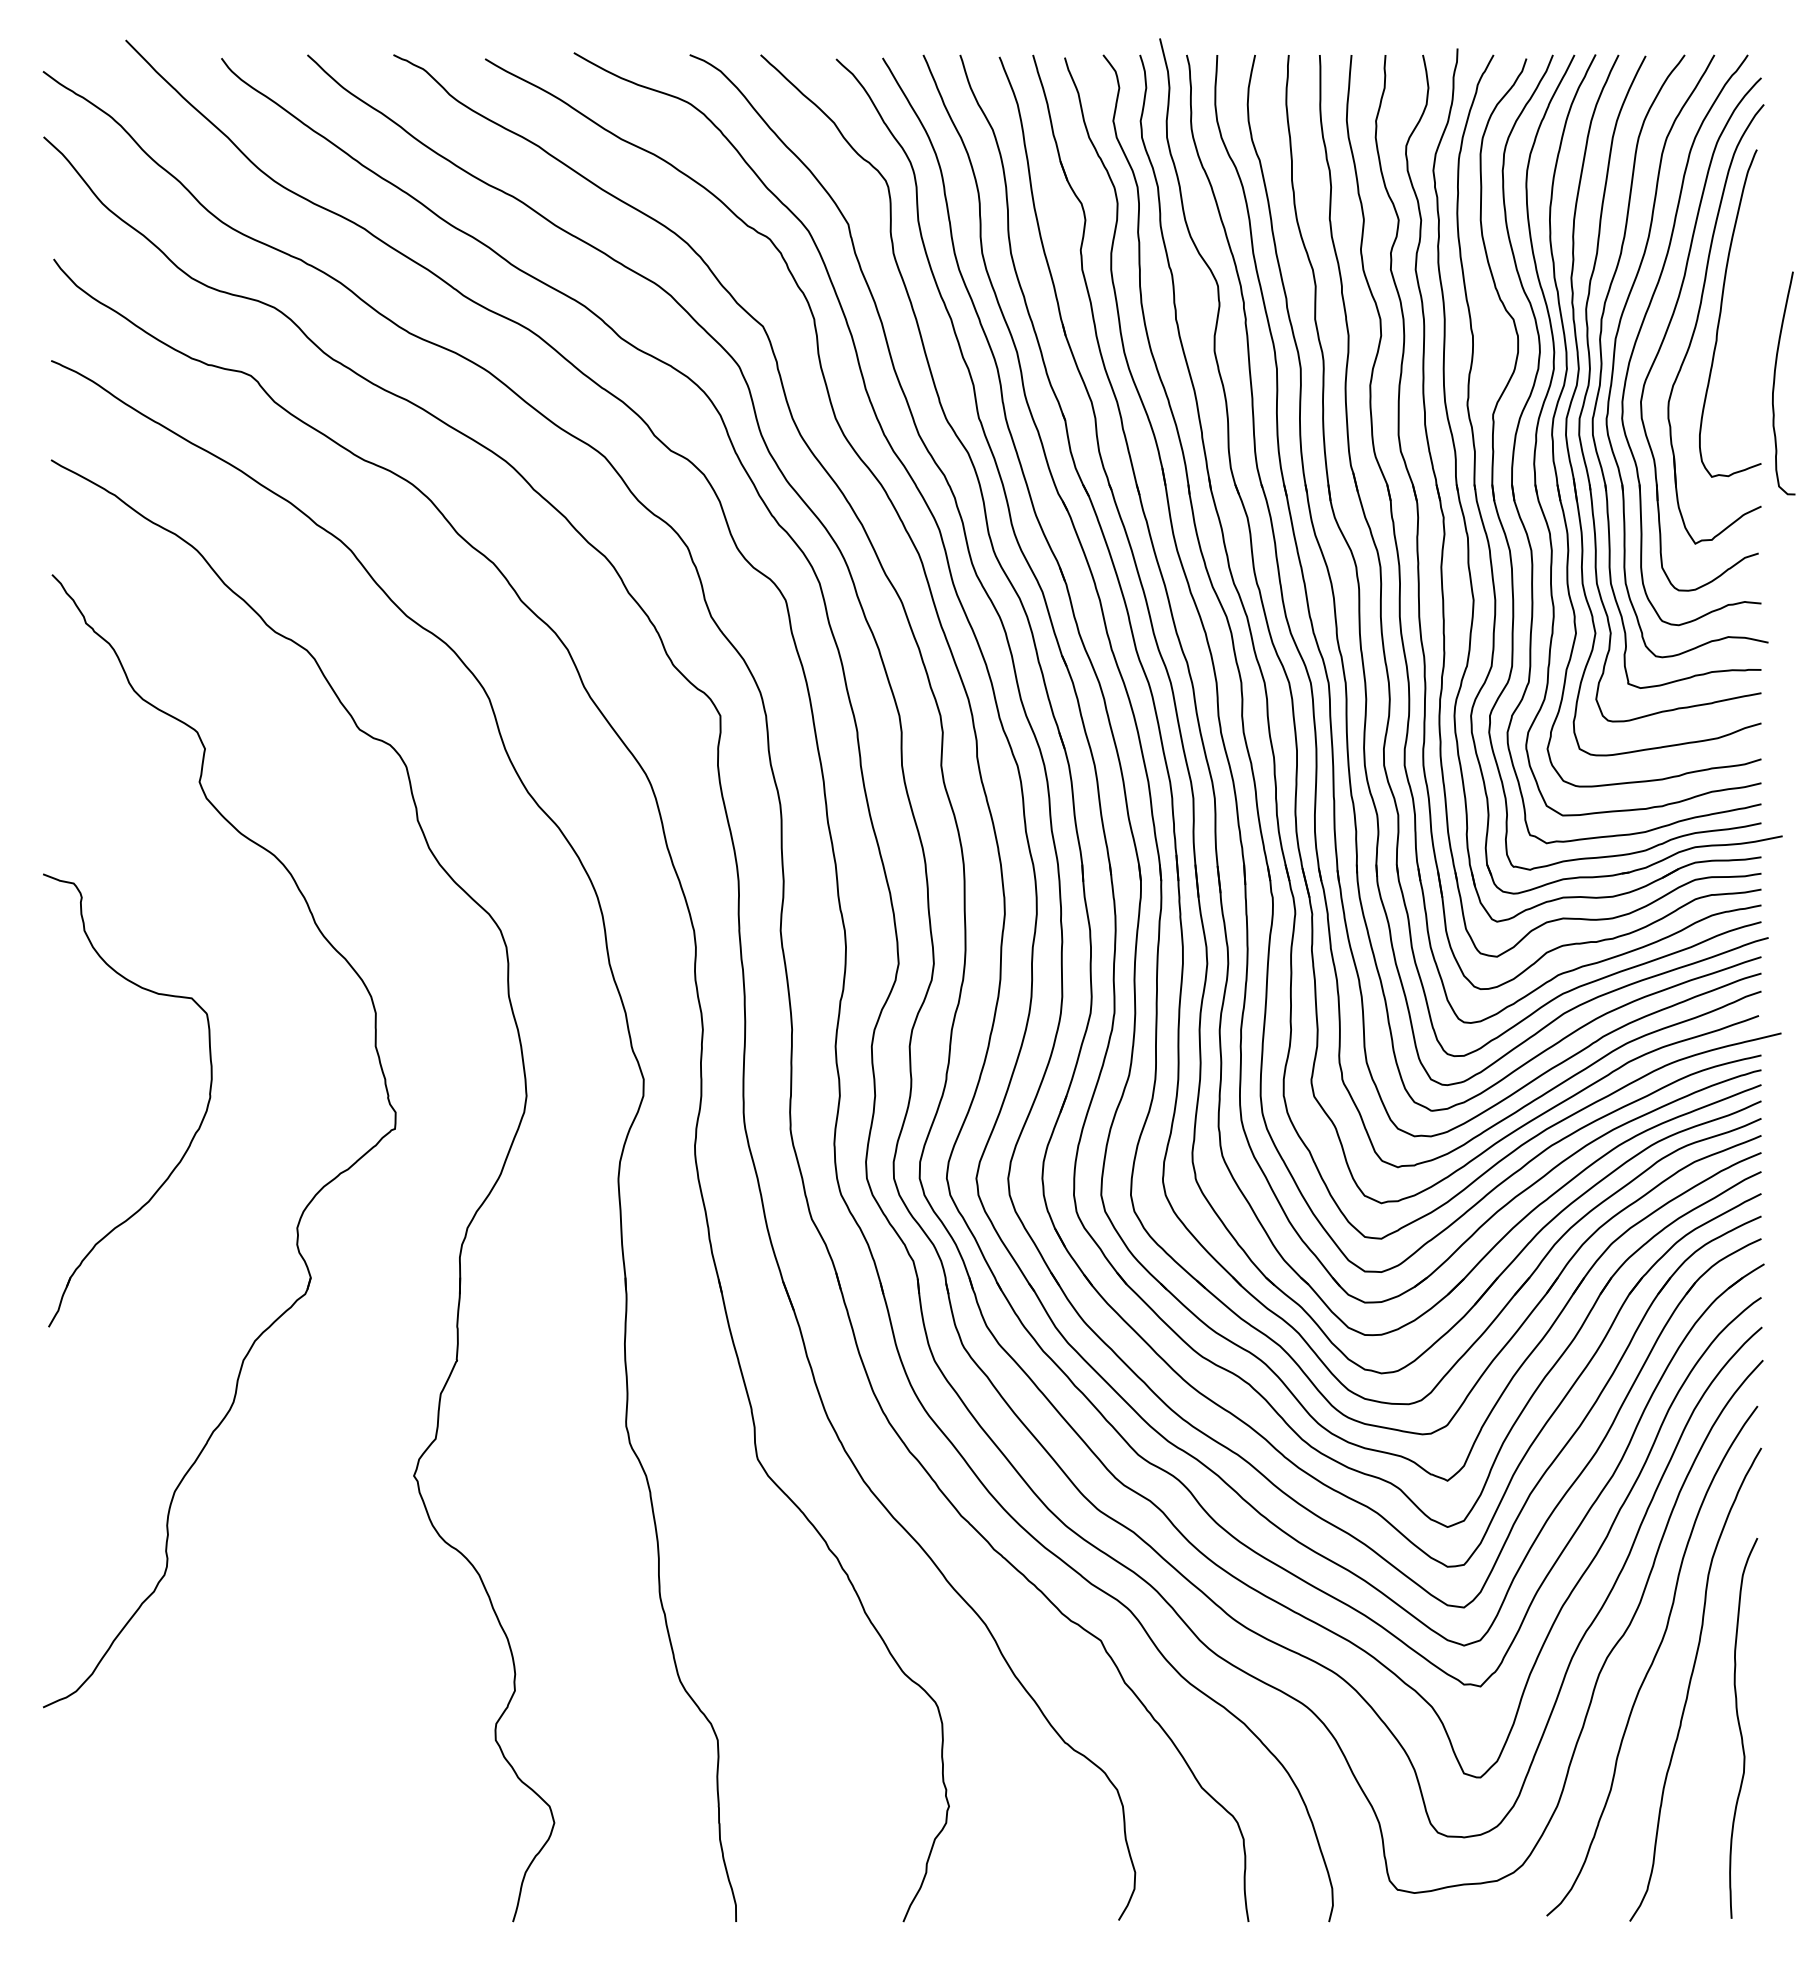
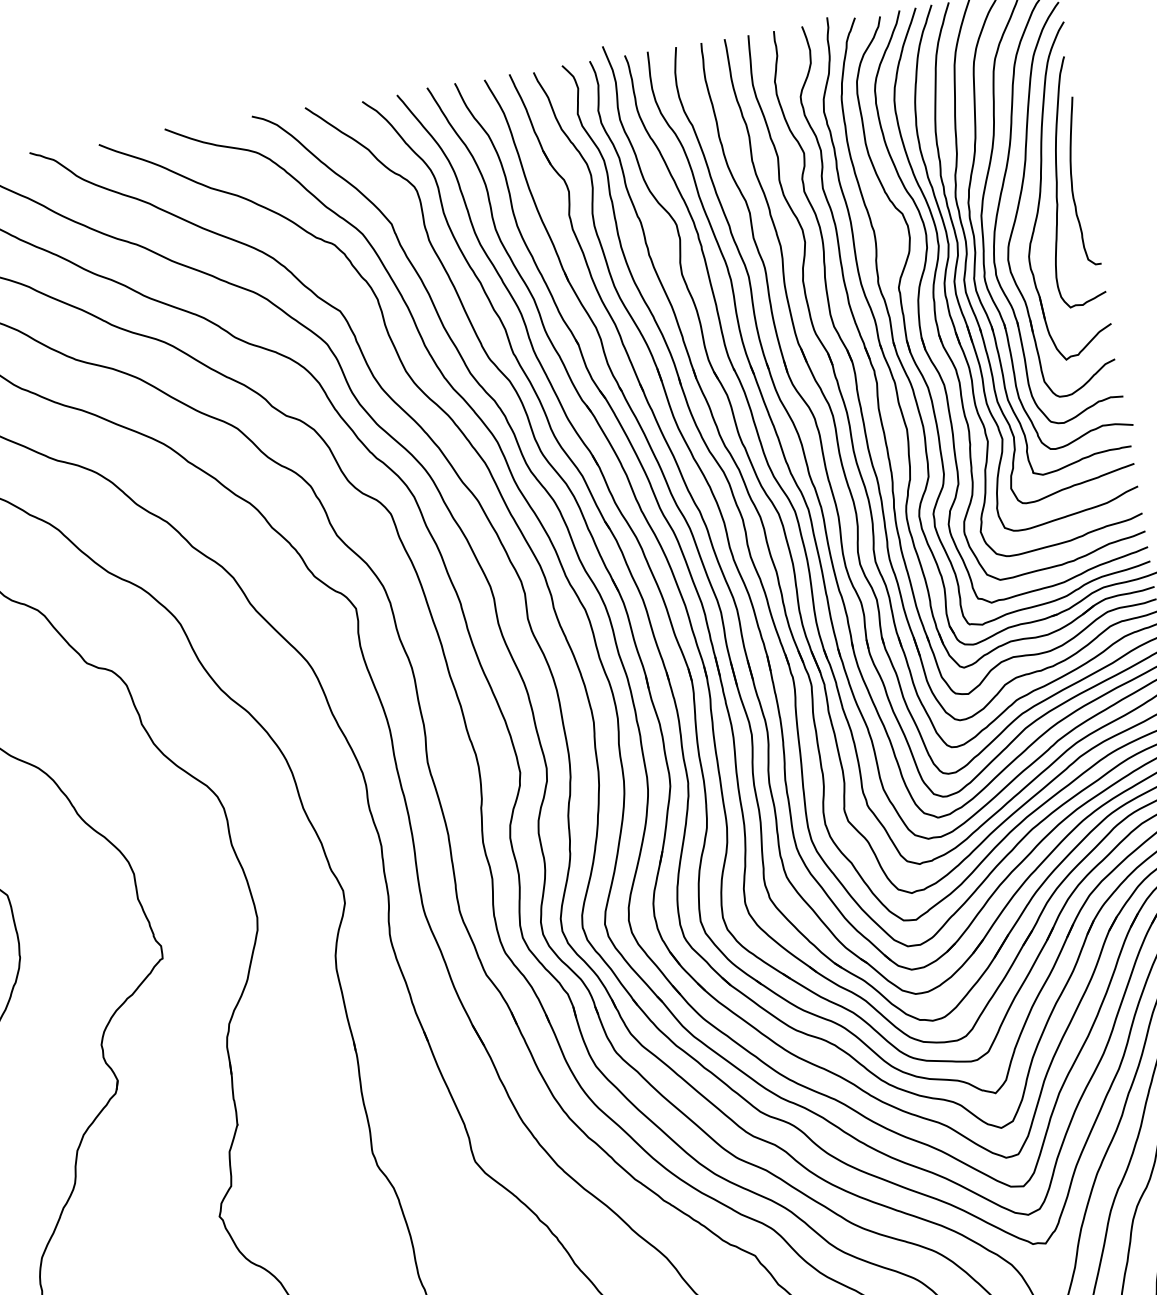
curve: (1775, 380) -> (1072, 180), moved

